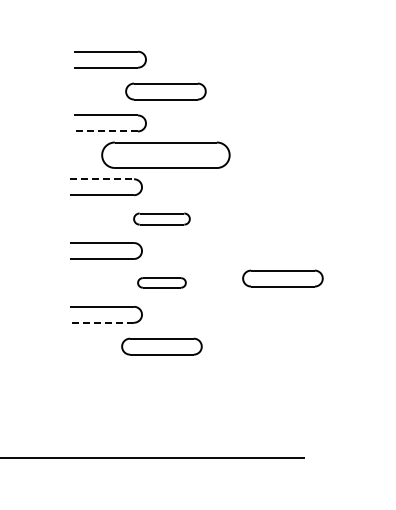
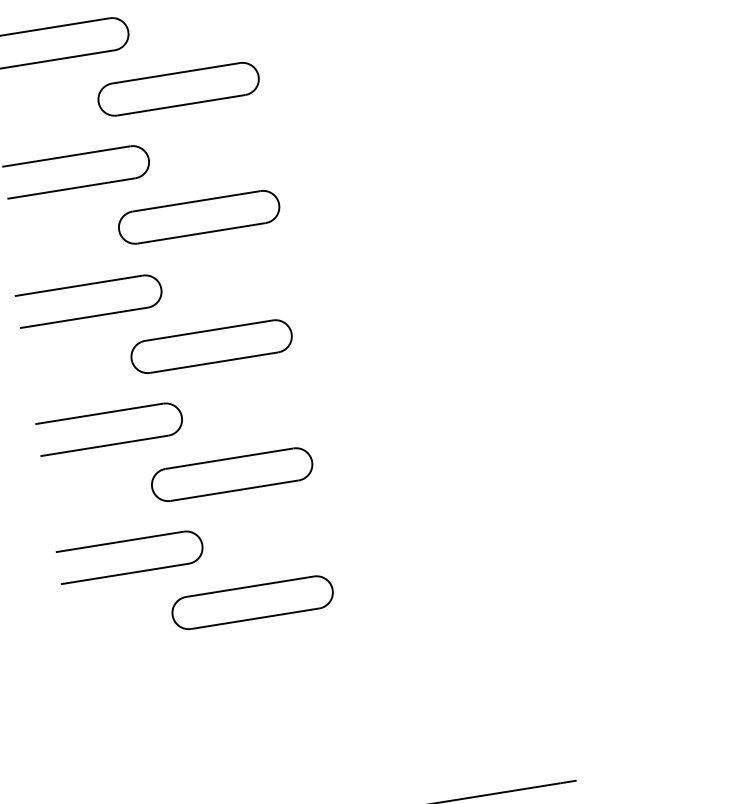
line: (106, 131) -> (72, 188), dashed -> solid
part: (165, 155) -> (198, 217), size x0.62
line: (102, 179) -> (79, 286), dashed -> solid
part: (161, 218) -> (210, 345), size x1.43
part: (282, 278) -> (472, 427), removed
part: (161, 282) -> (231, 474), size x1.67
line: (102, 322) -> (125, 573), dashed -> solid

